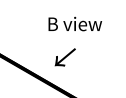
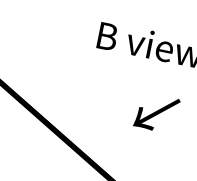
text: (64, 57) -> (155, 112), moved

